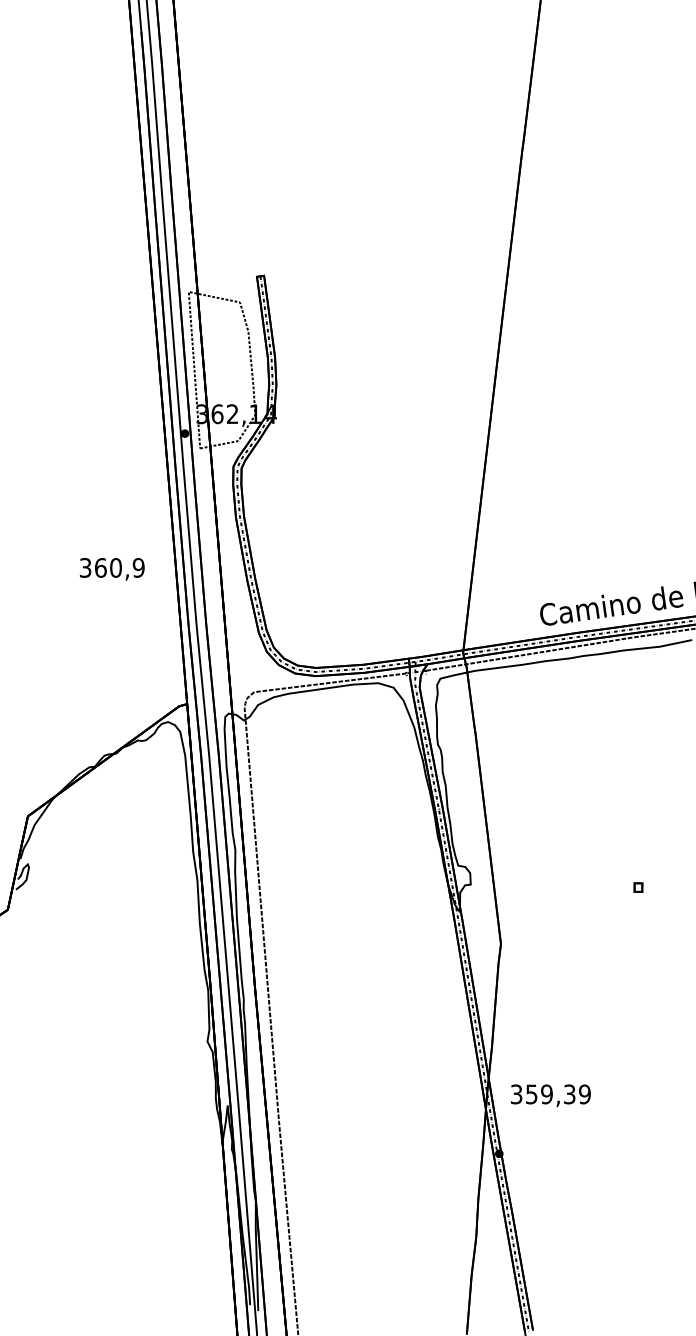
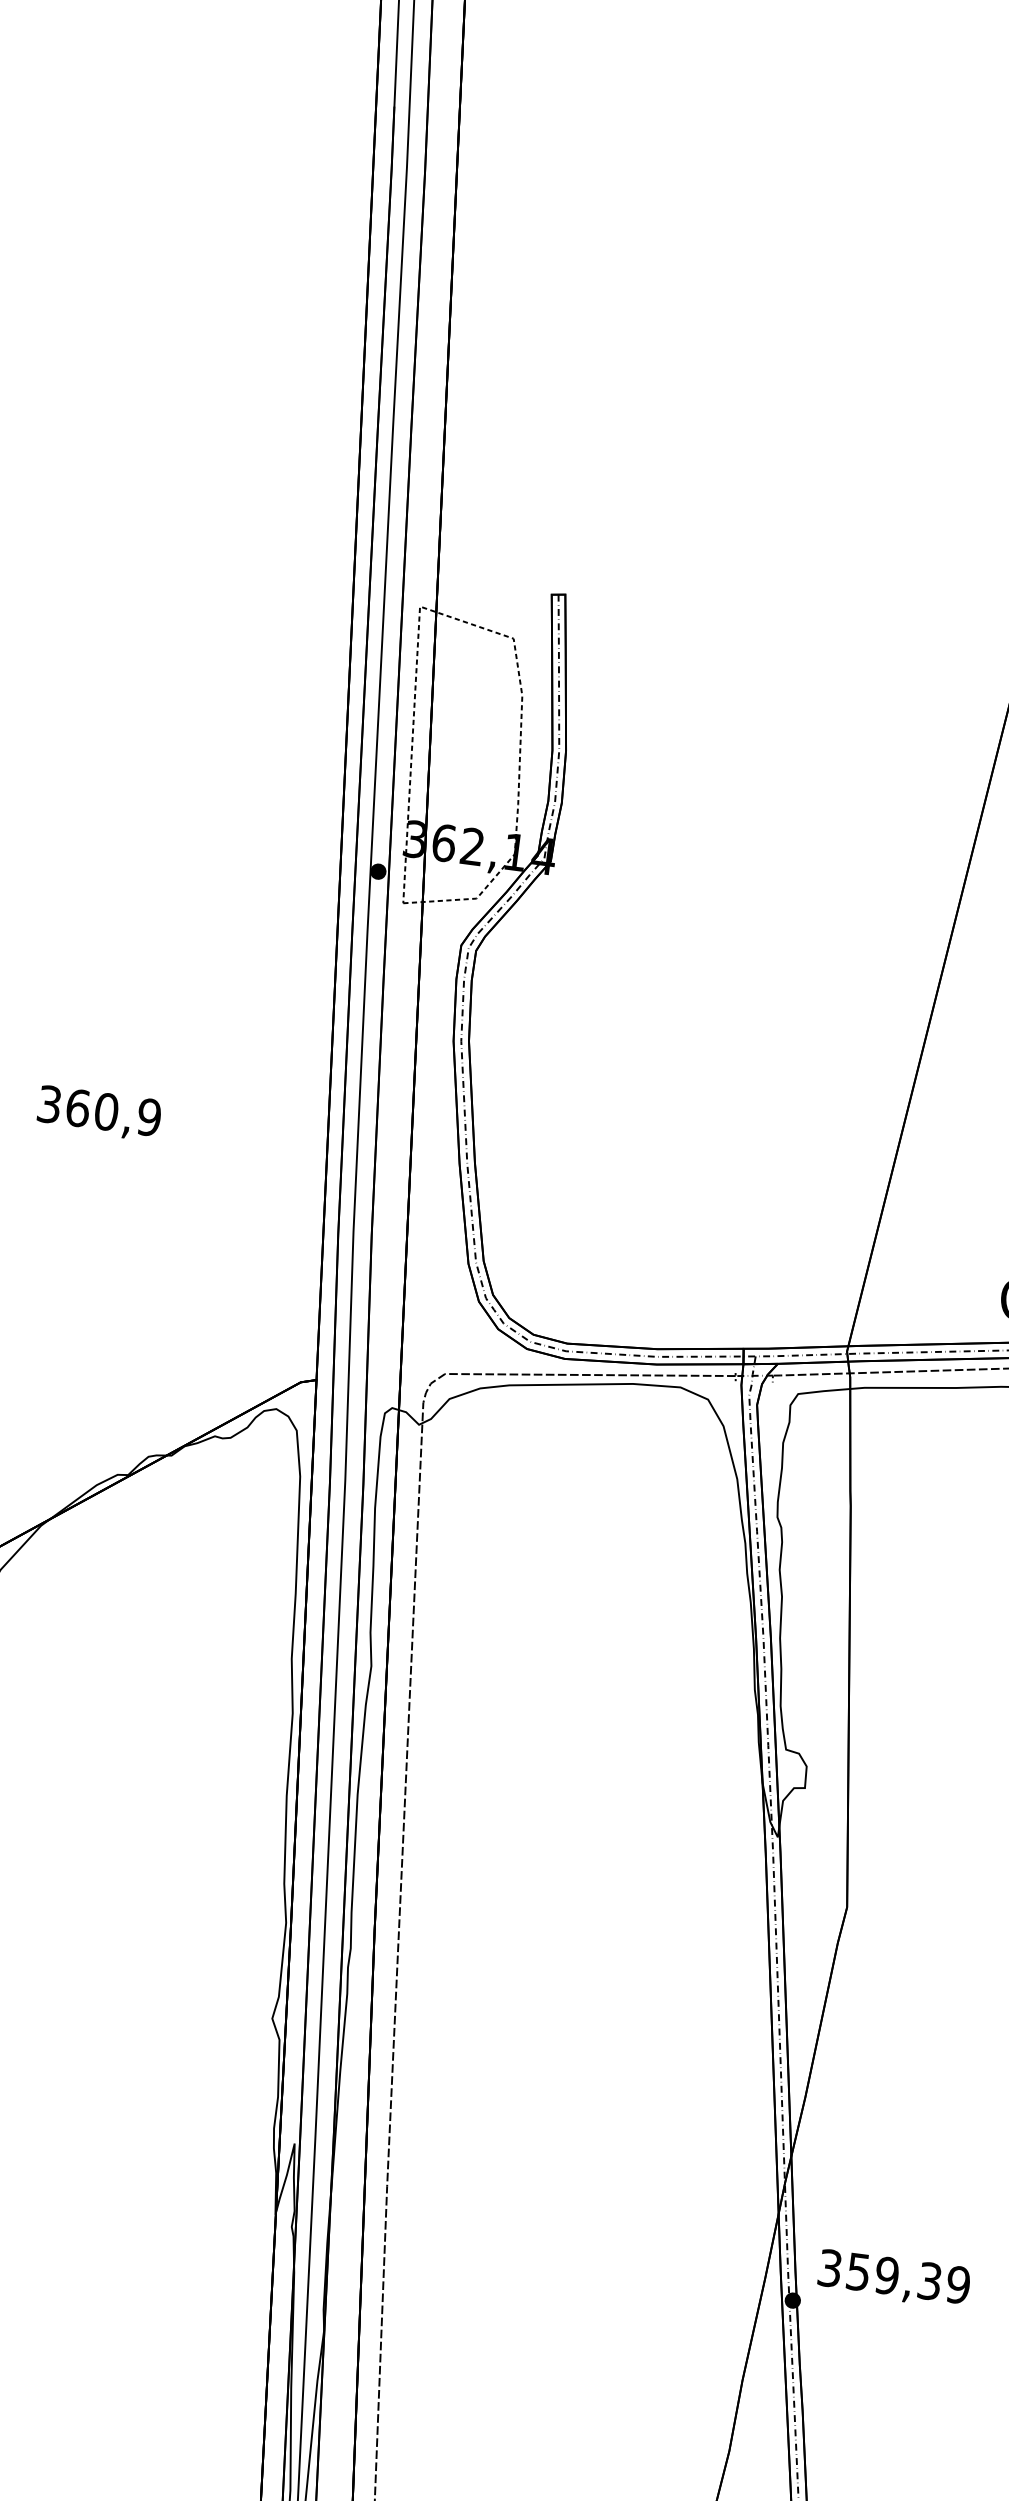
text: (112, 569) -> (99, 1113), moved
text: (550, 1095) -> (893, 2278), moved

